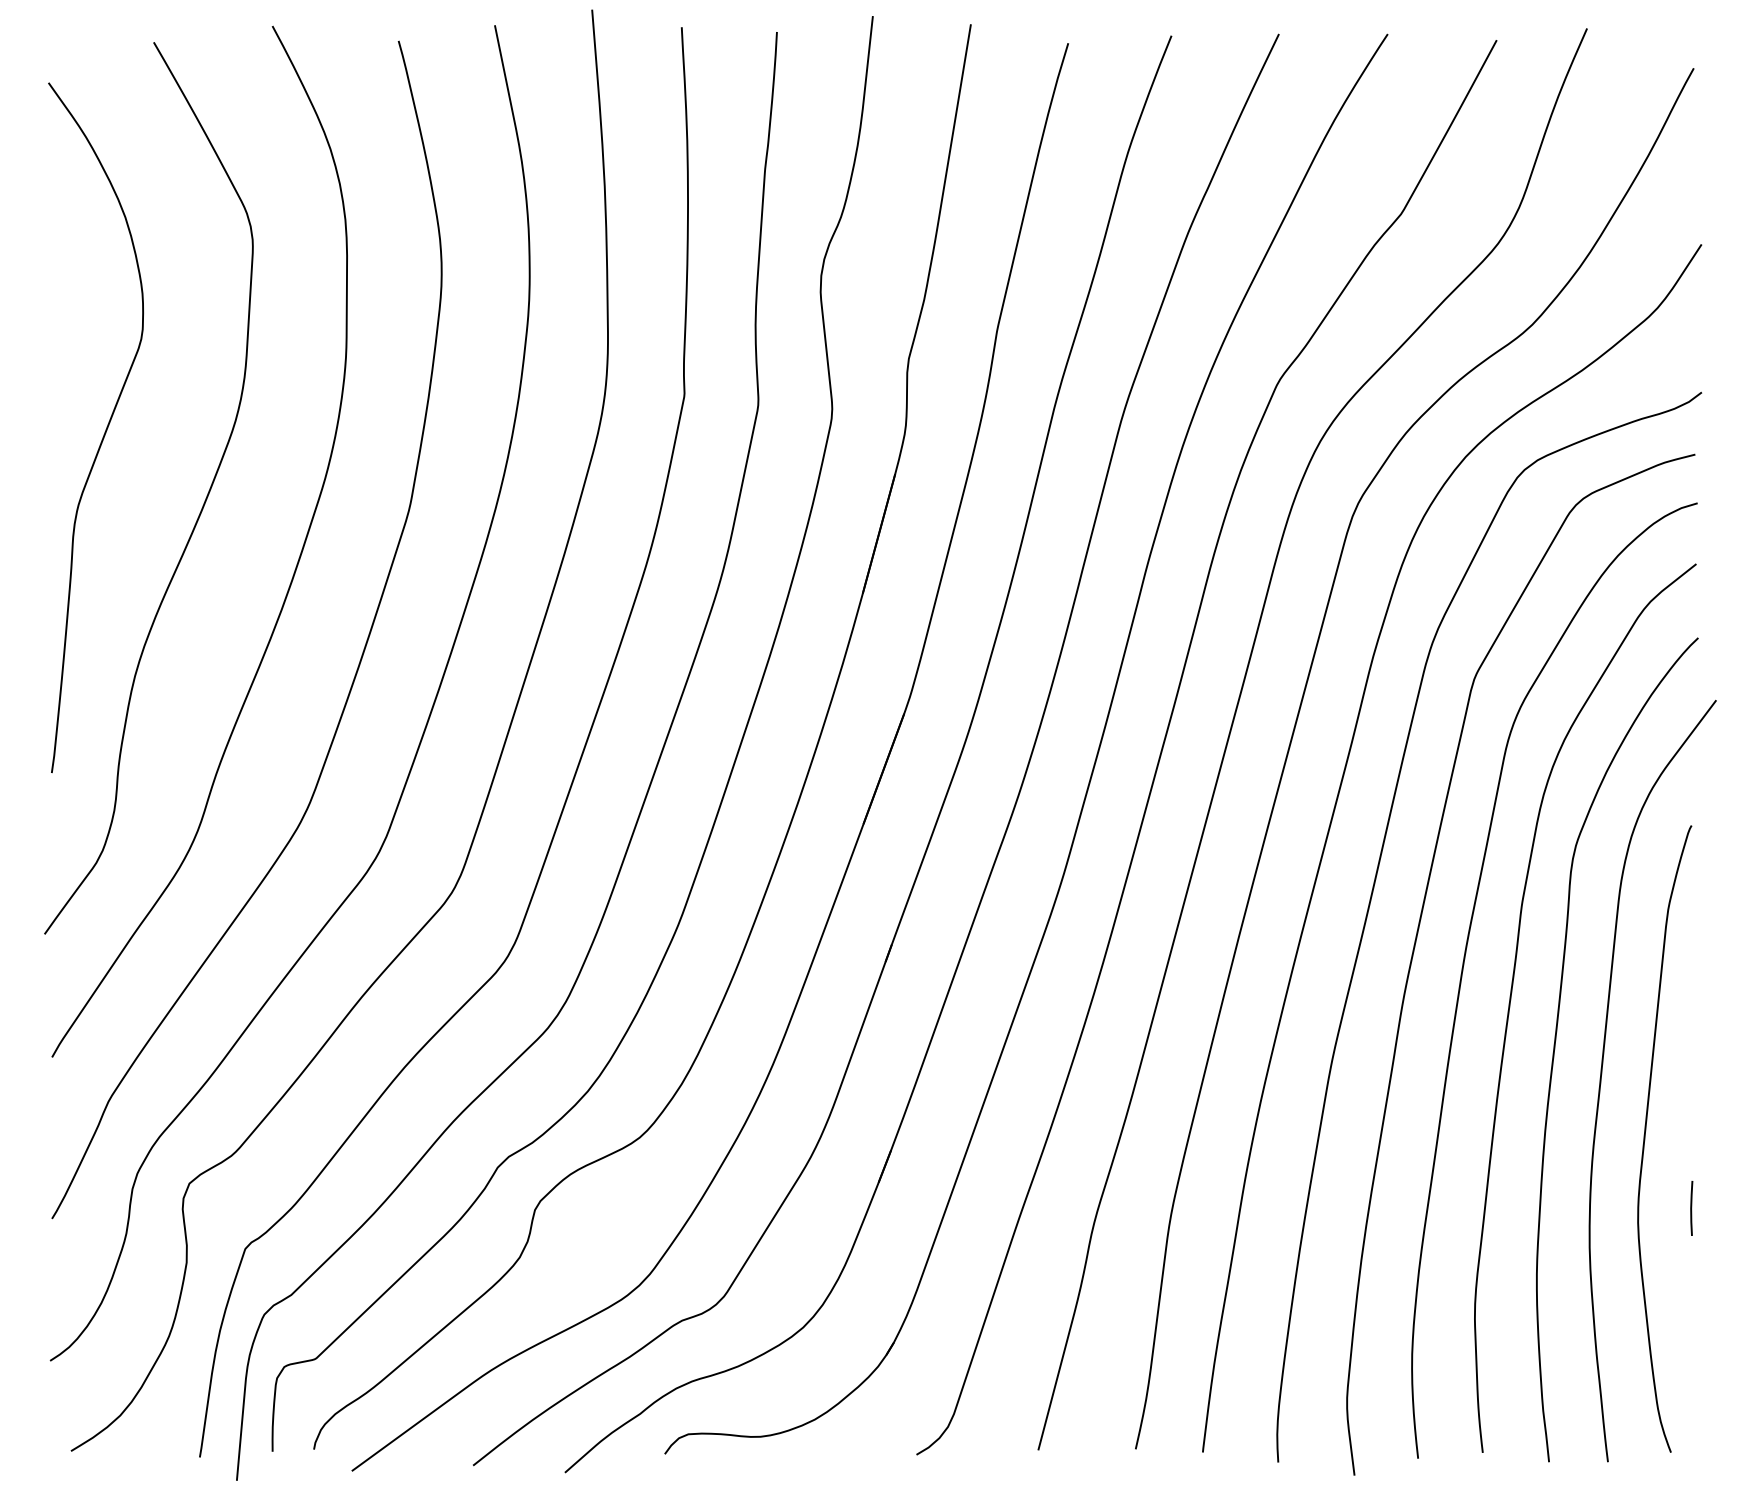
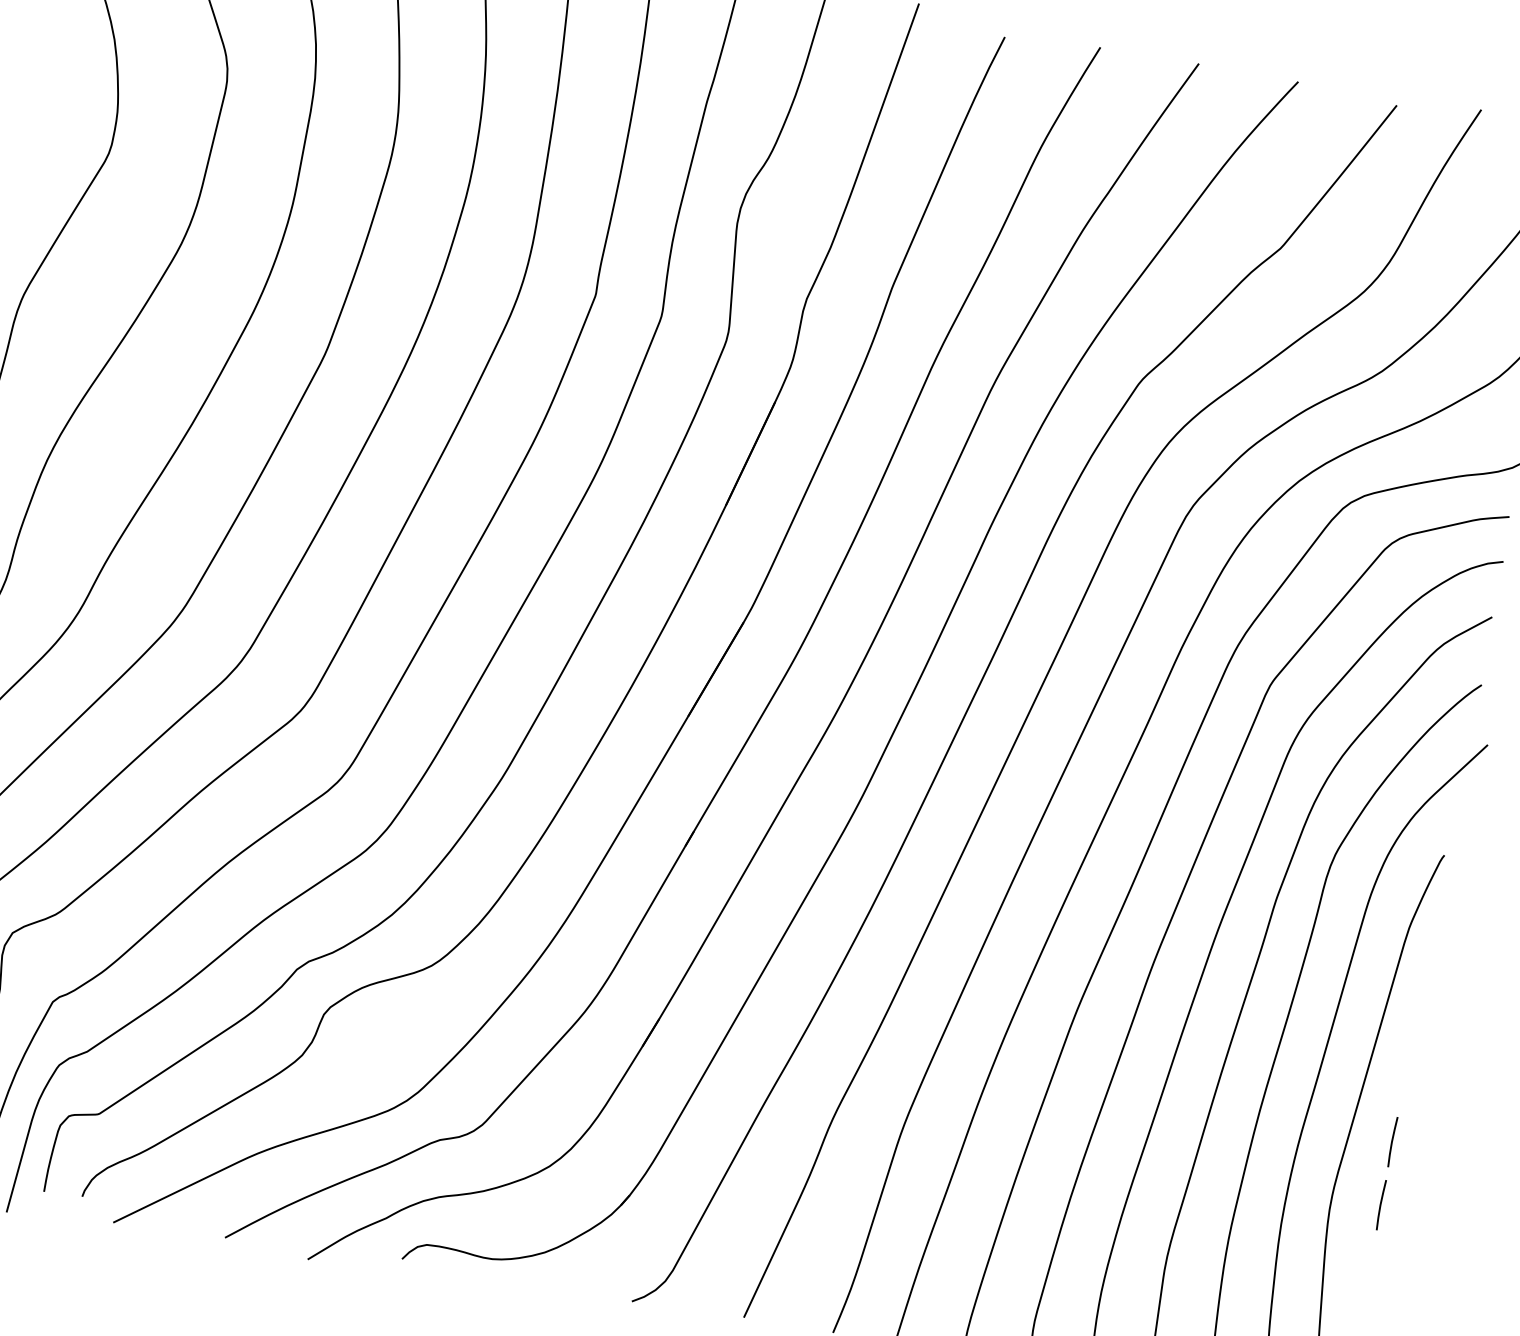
line: (1691, 1139) -> (1392, 1142), added

